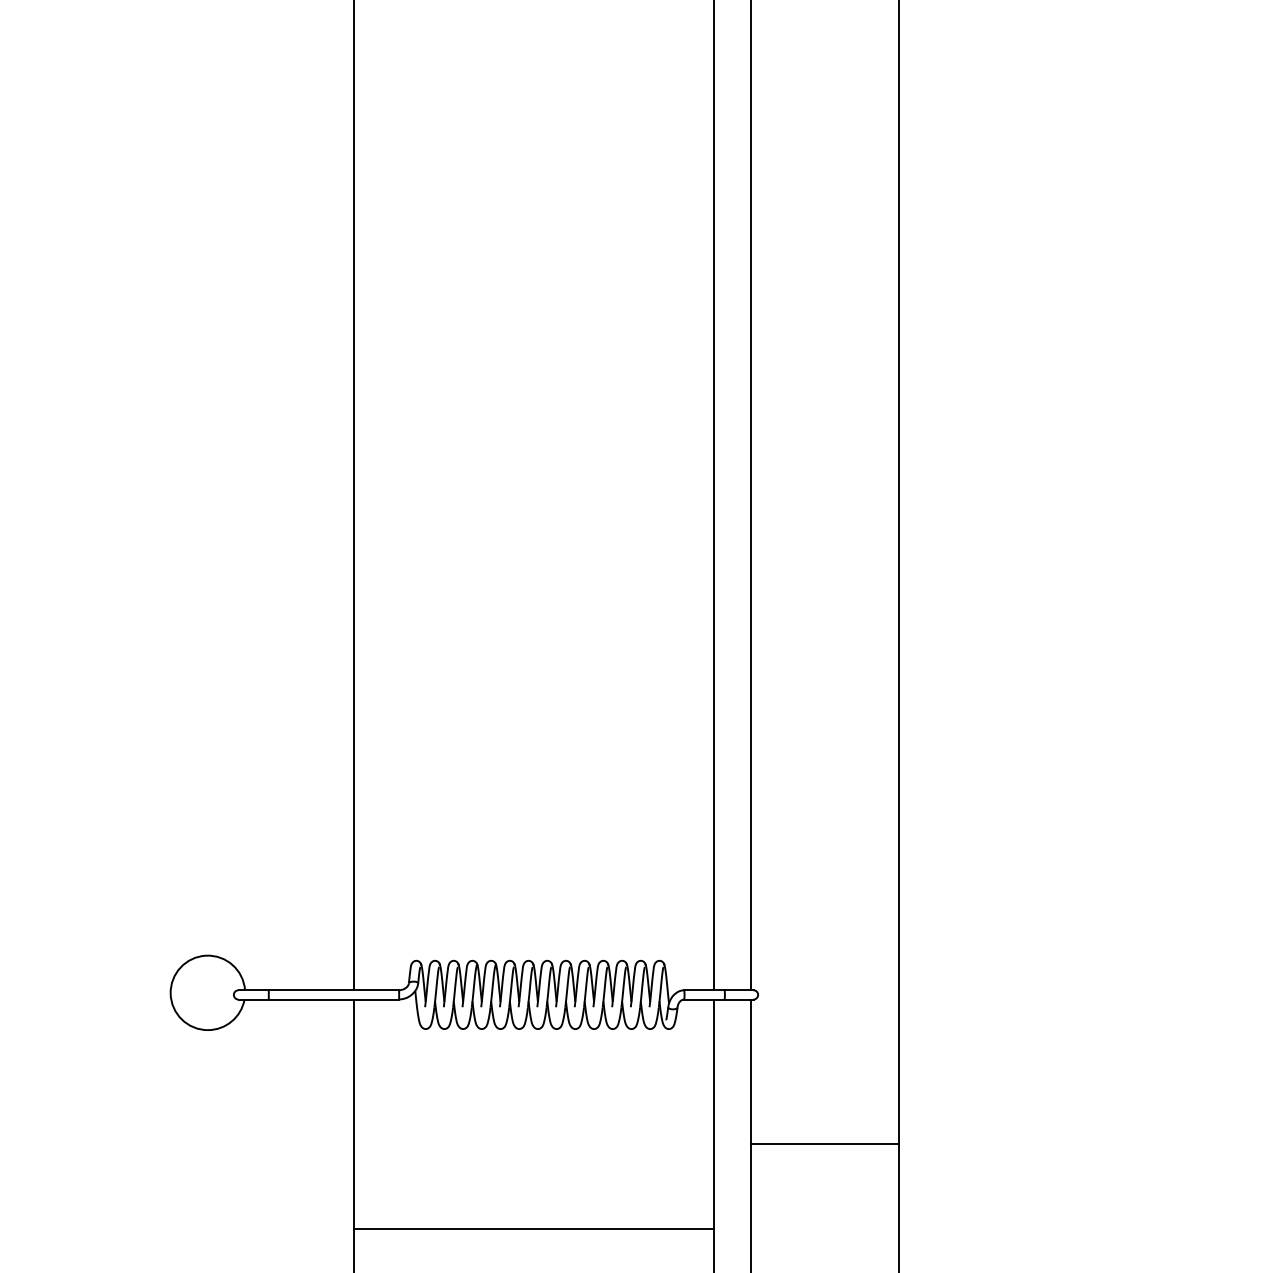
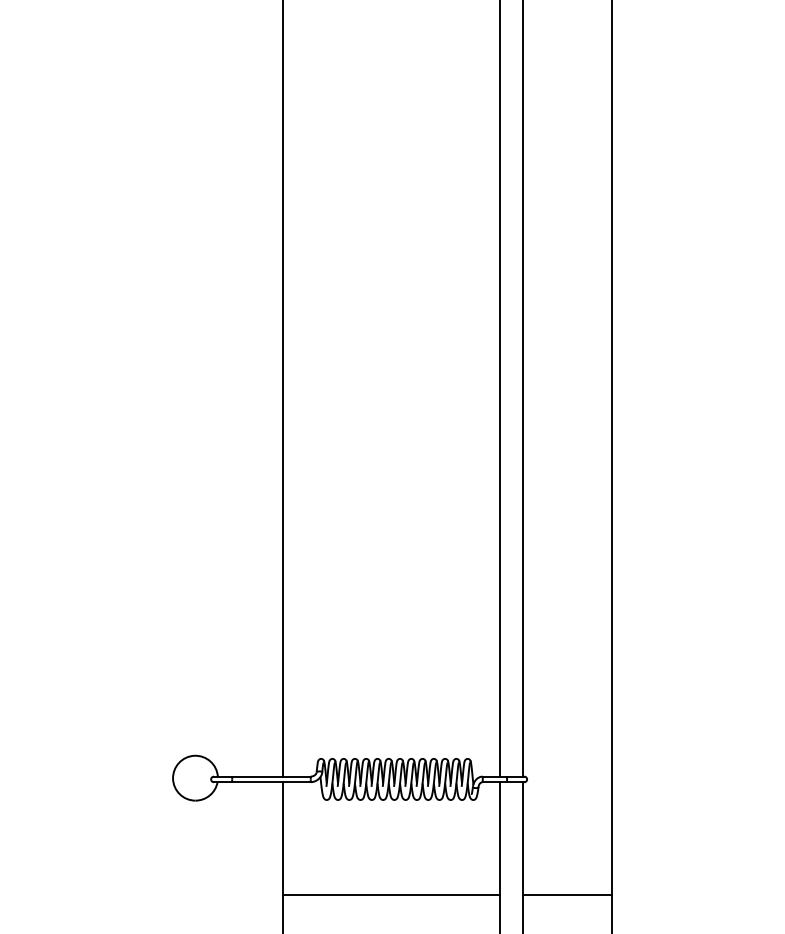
line: (823, 1144) -> (566, 895), moved
line: (533, 1228) -> (391, 895), moved

